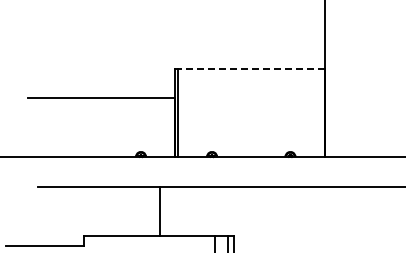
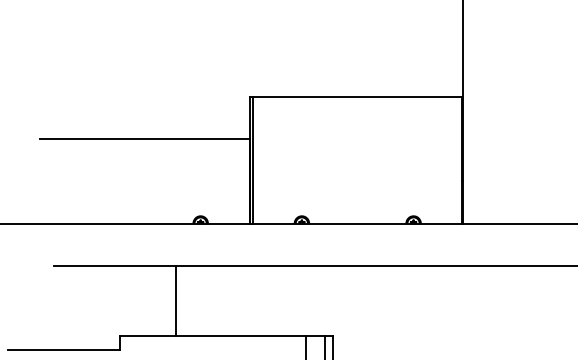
line: (250, 68) -> (356, 97), dashed -> solid
line: (159, 210) -> (175, 299), moved

